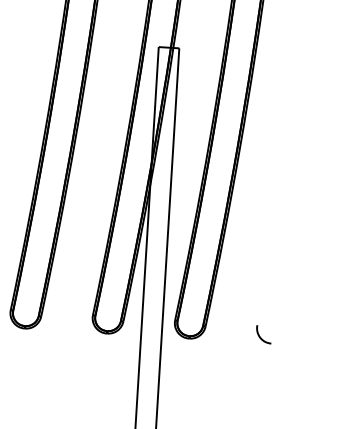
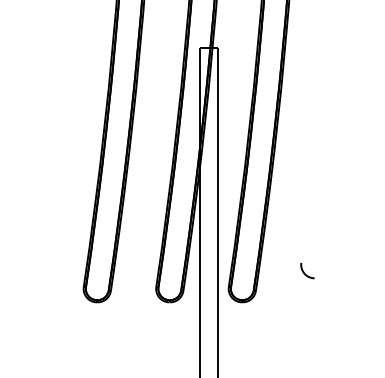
curve: (261, 337) -> (305, 273), moved

